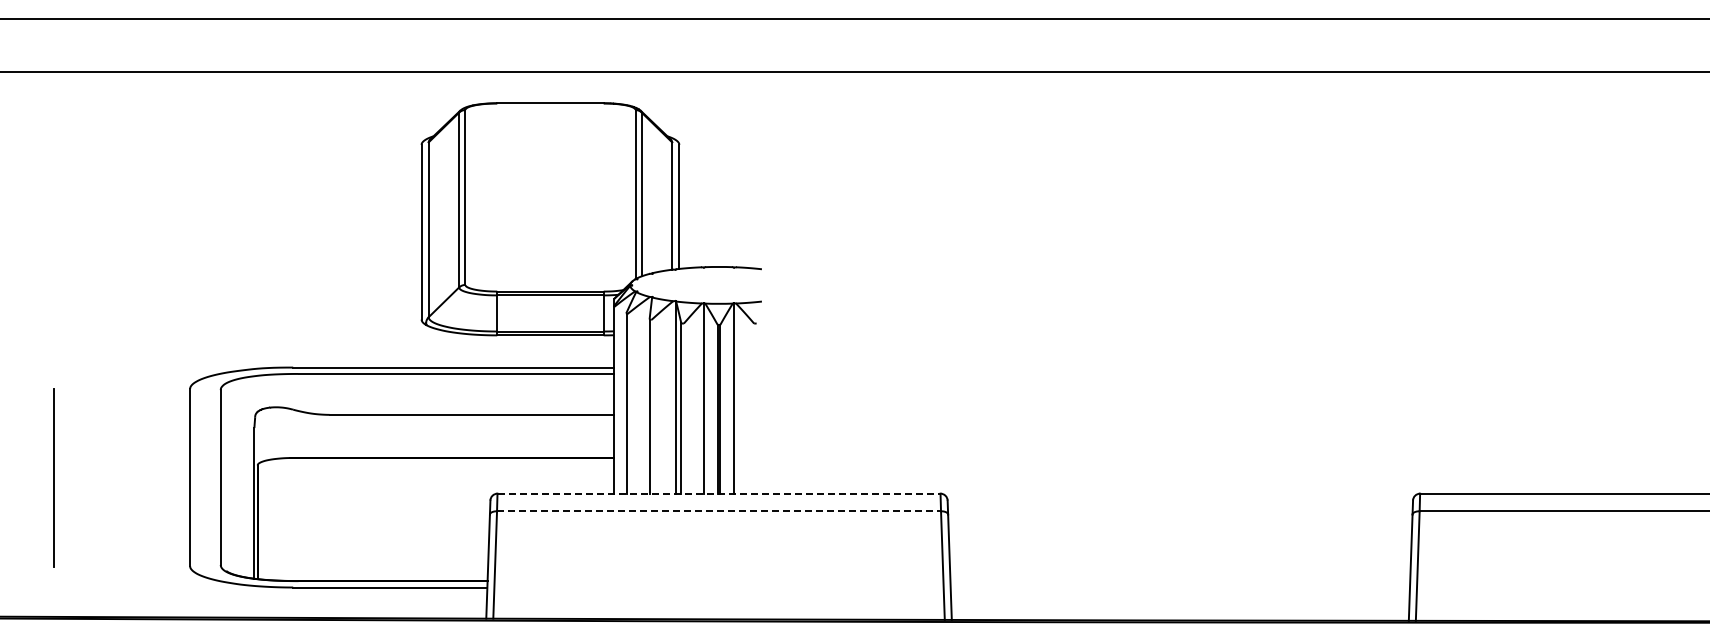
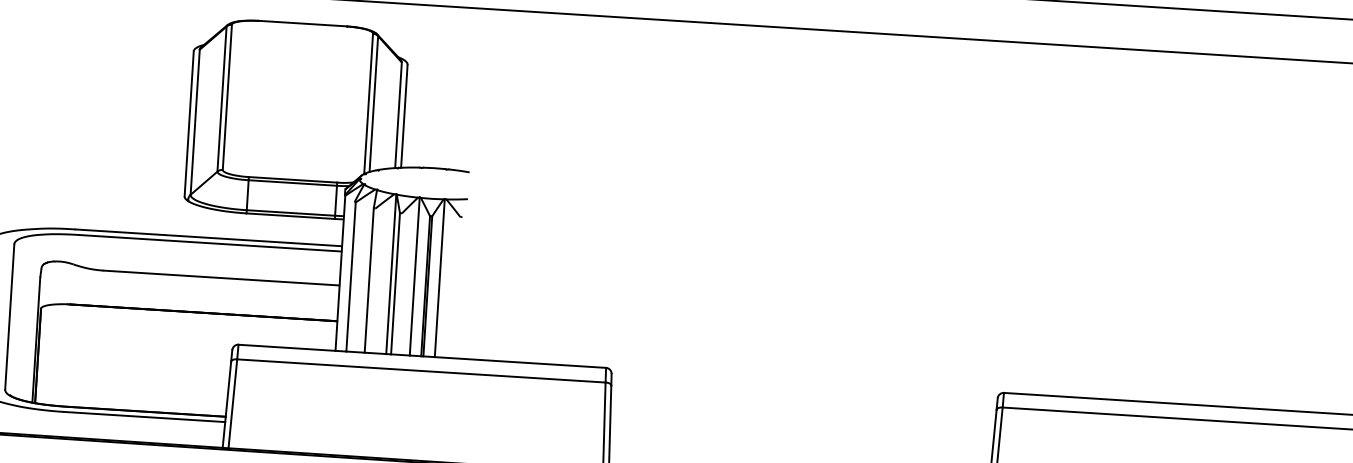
line: (719, 493) -> (422, 356), dashed -> solid
line: (719, 511) -> (421, 371), dashed -> solid

